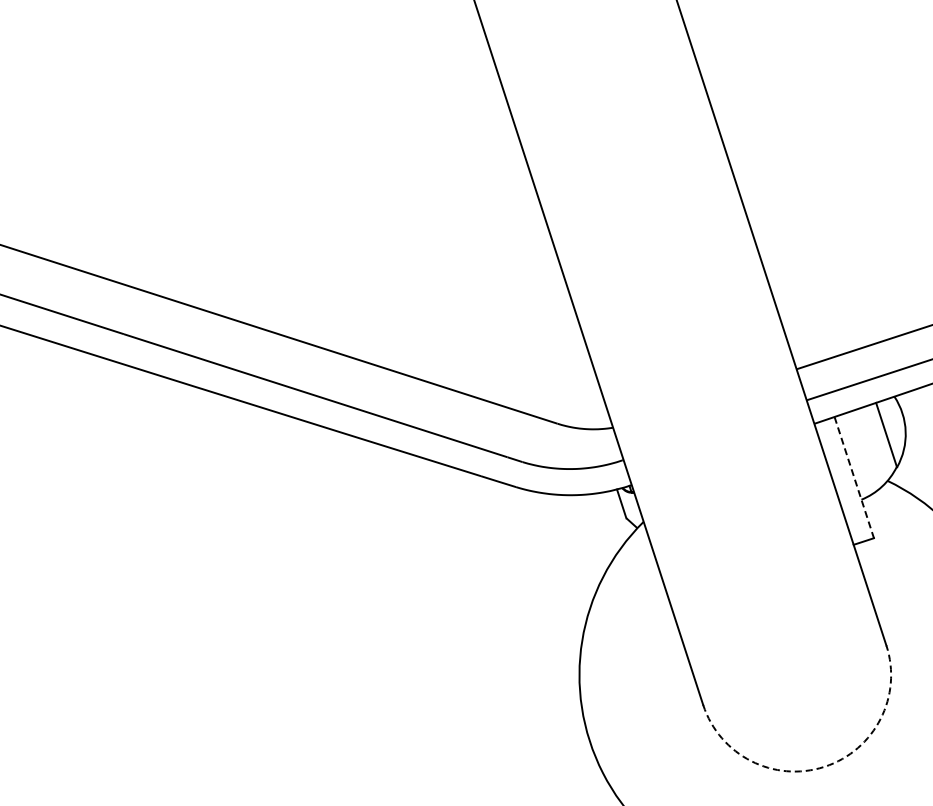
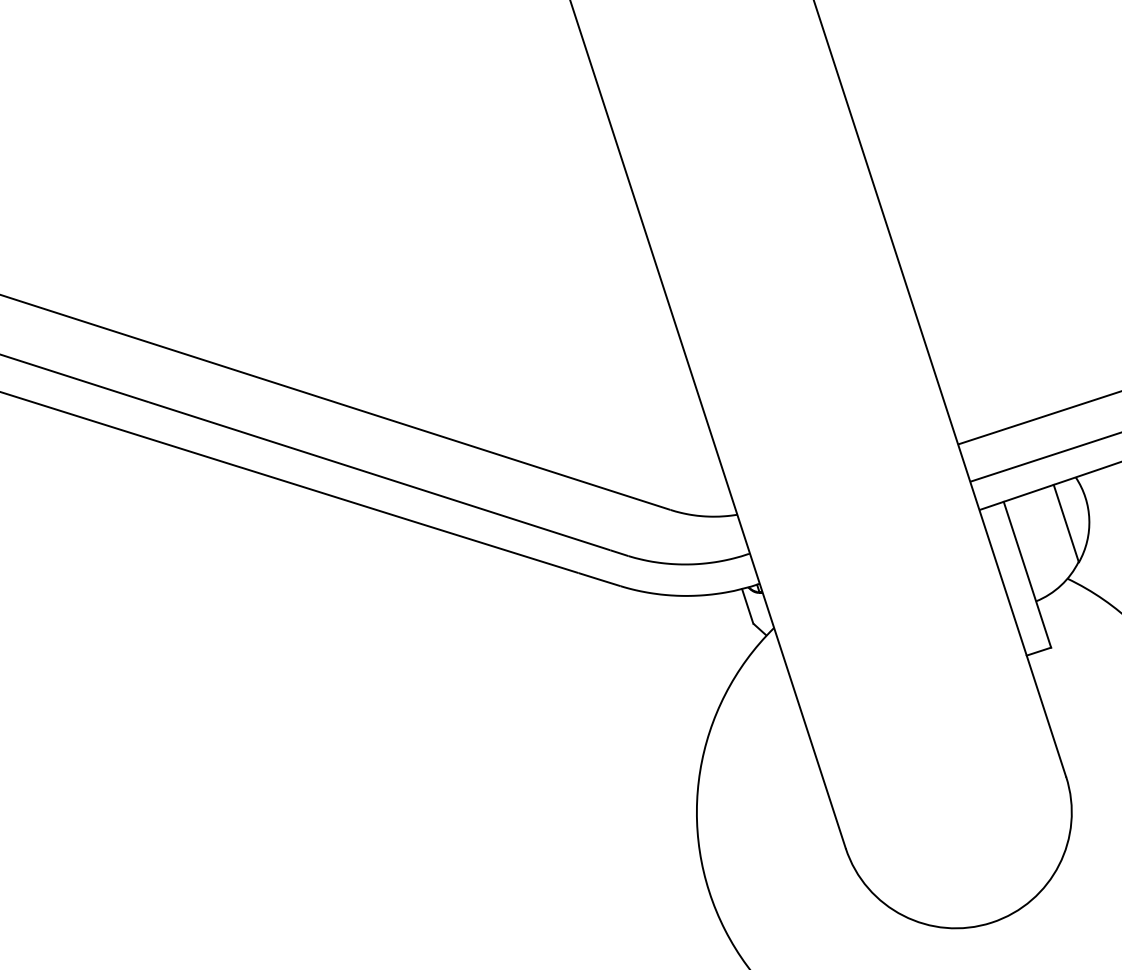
line: (854, 477) -> (1027, 574), dashed -> solid
arc: (824, 766) -> (991, 922), dashed -> solid

